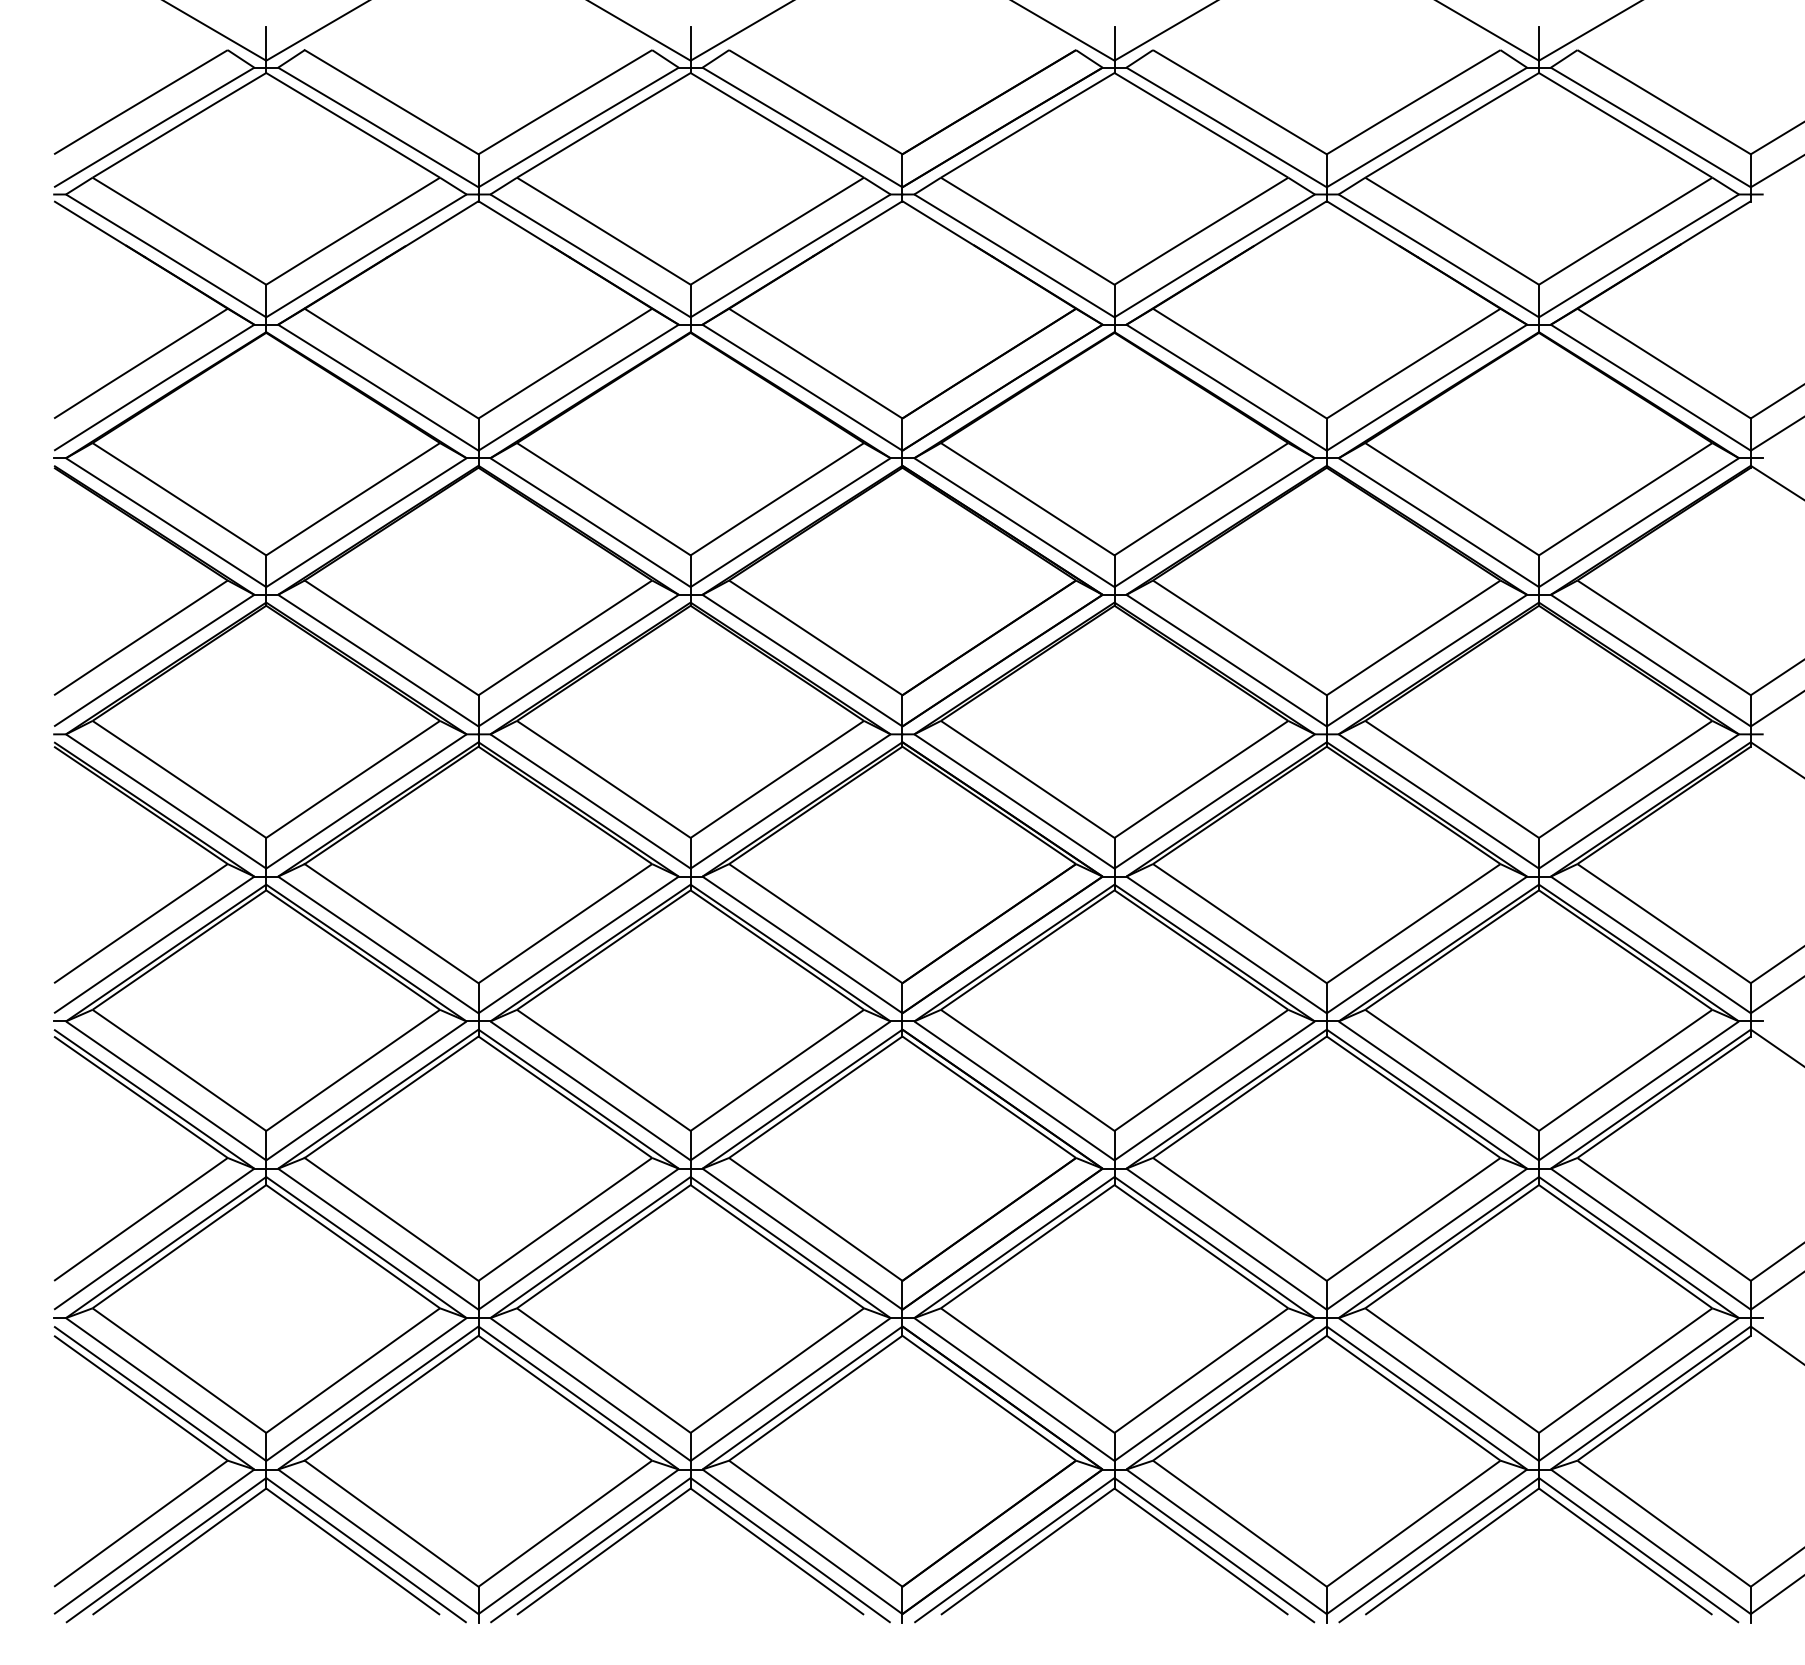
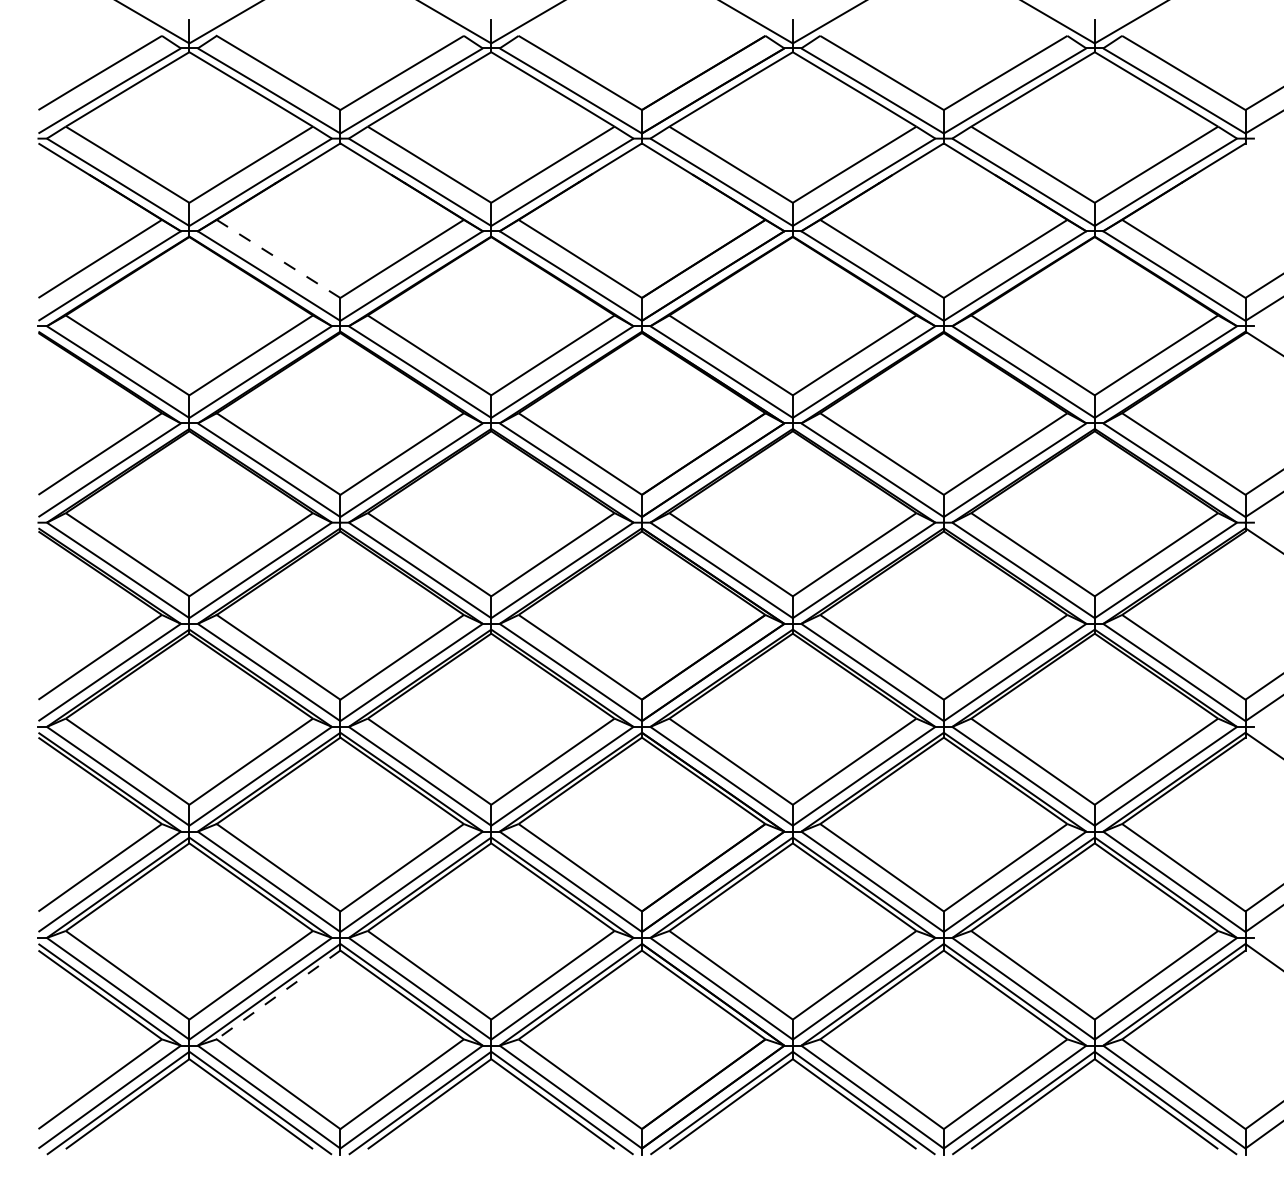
line: (391, 363) -> (278, 258), solid -> dashed
line: (391, 1398) -> (278, 995), solid -> dashed

